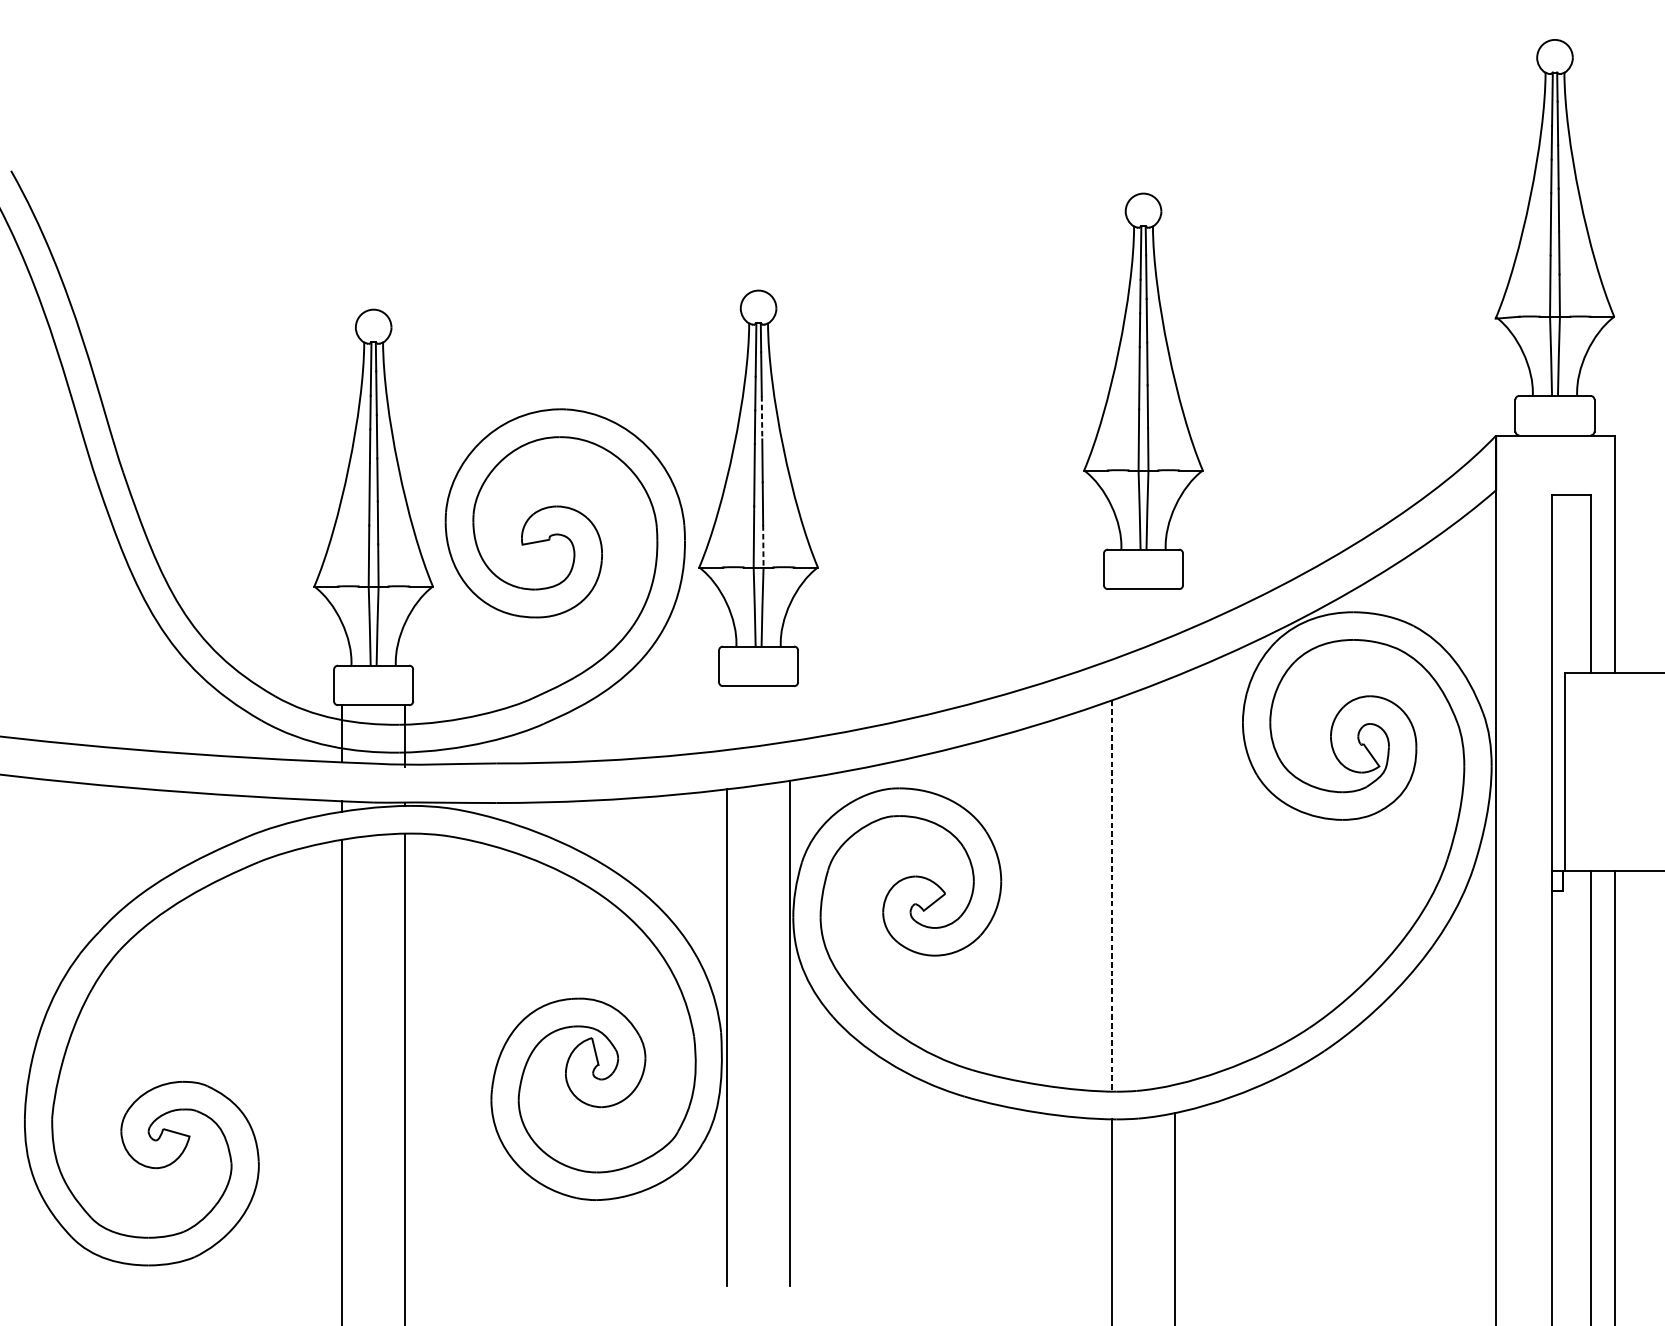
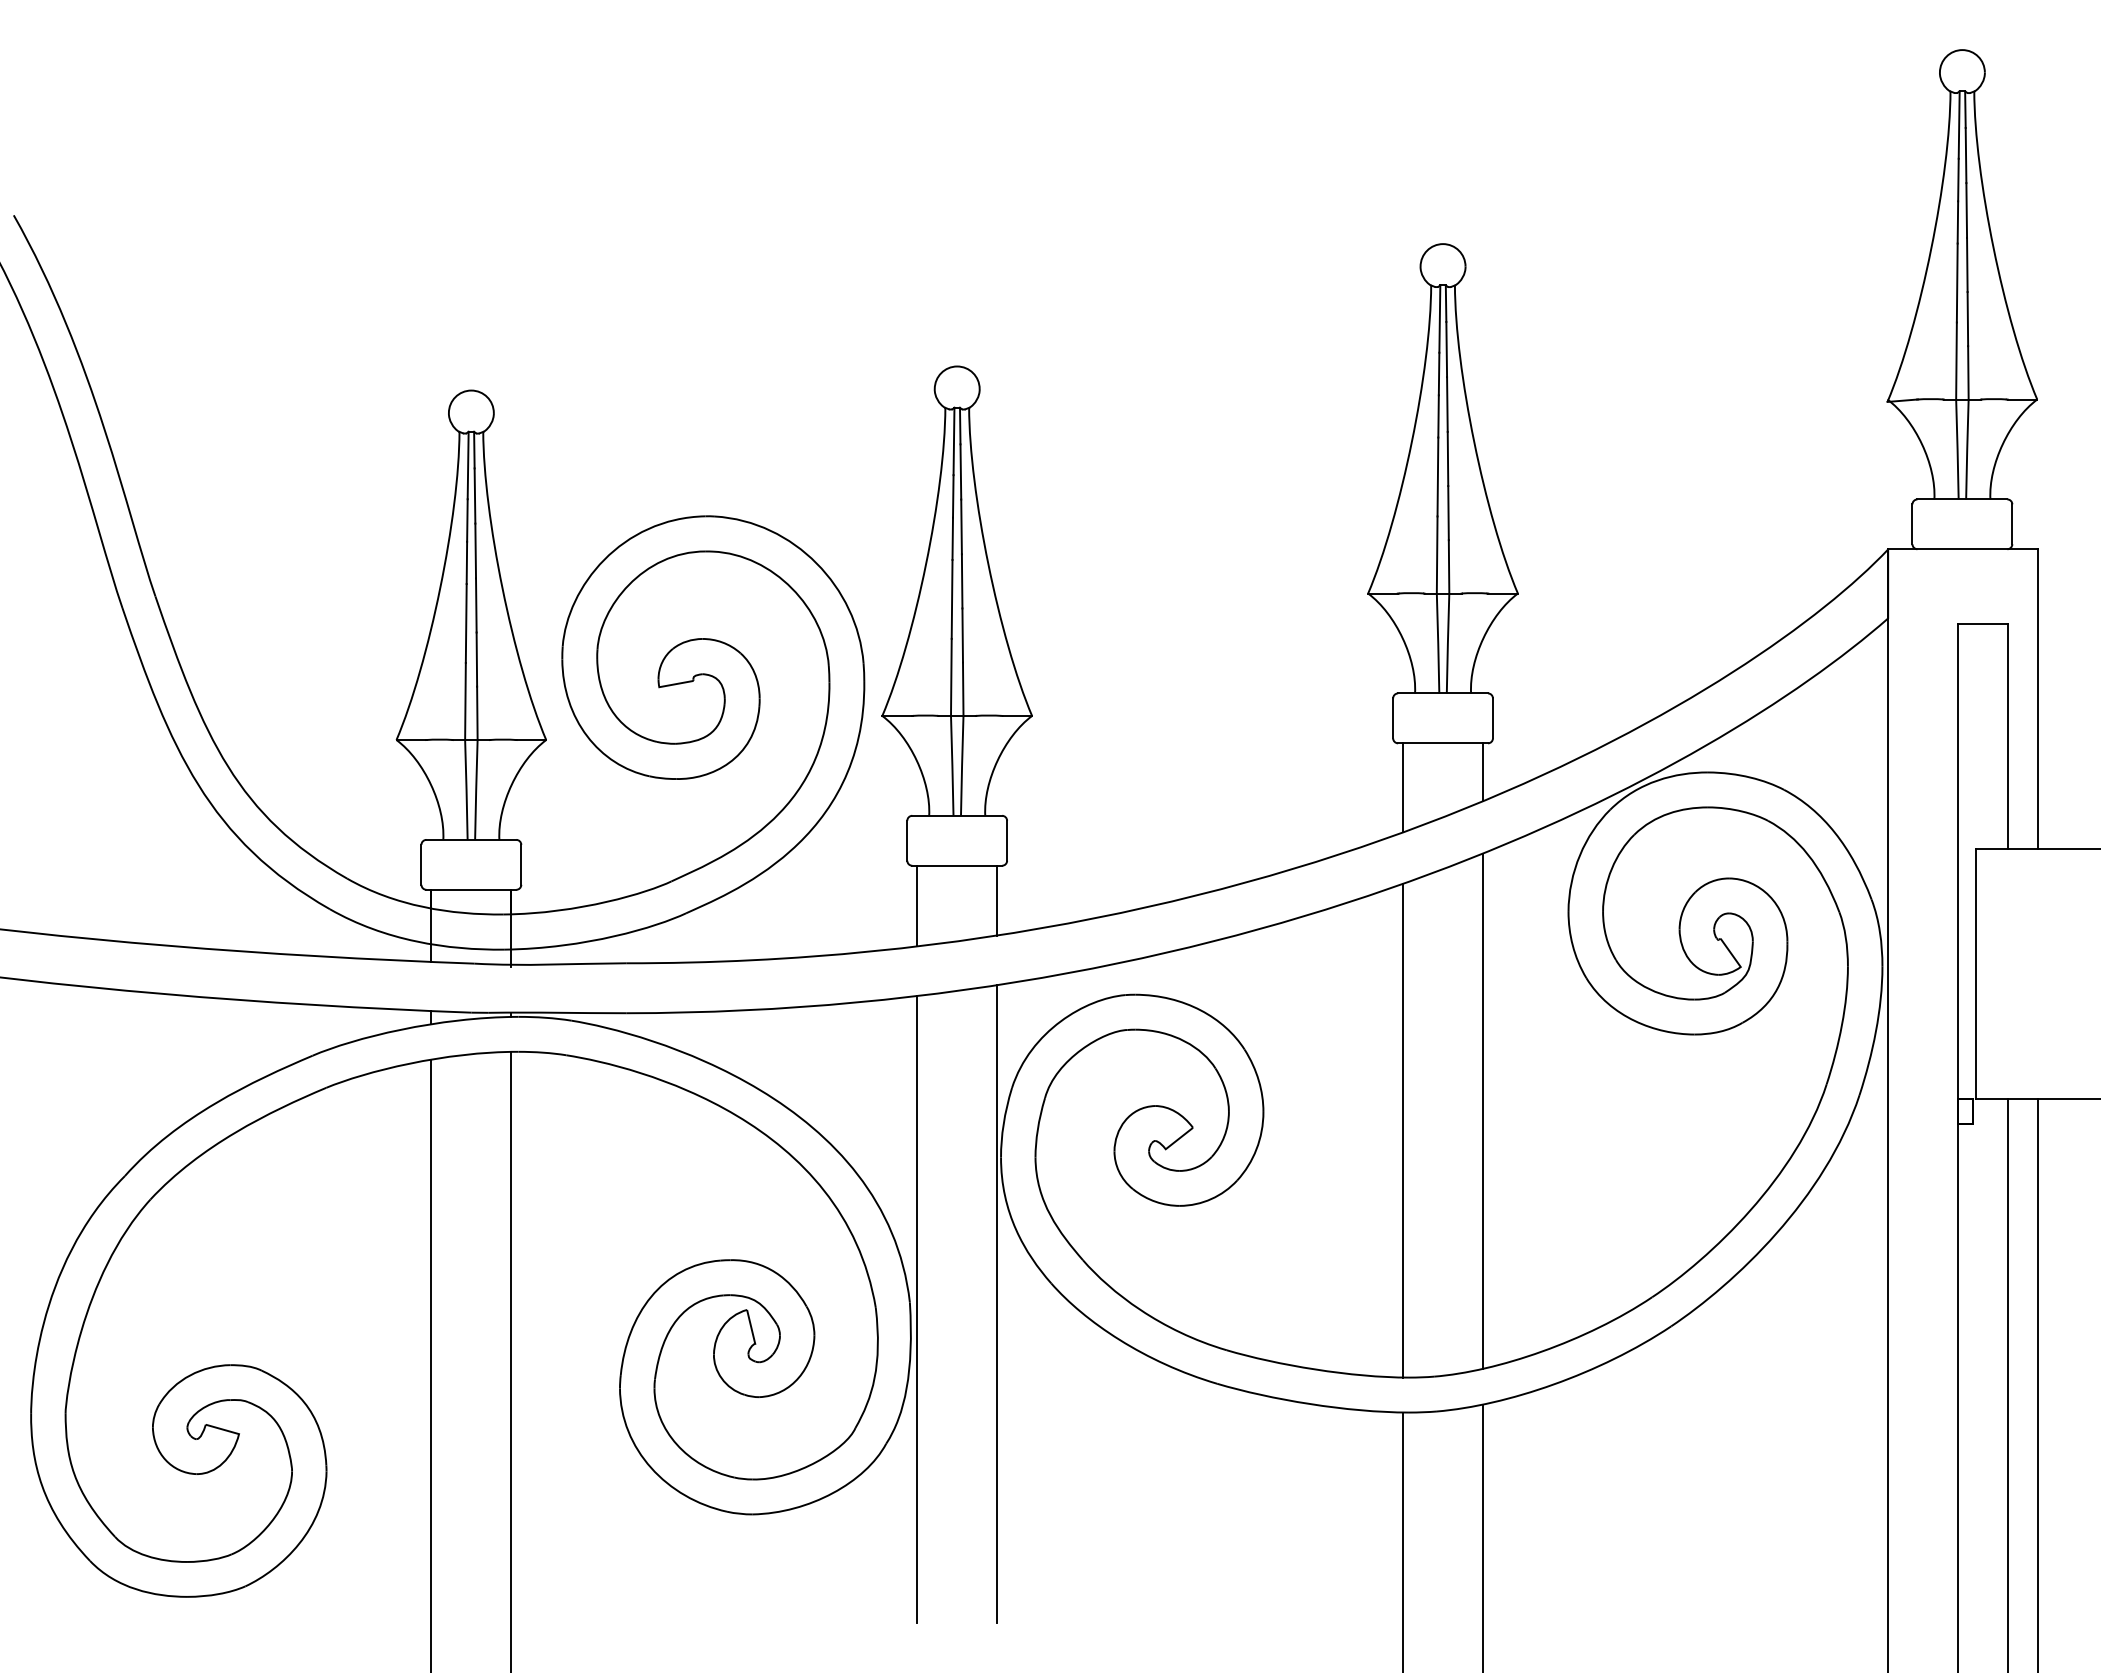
line: (761, 418) -> (961, 527), dashed -> solid
line: (763, 546) -> (963, 689), dashed -> solid
line: (1175, 612) -> (1483, 772), added
line: (1112, 624) -> (1403, 787), added
line: (790, 713) -> (997, 900), added
line: (727, 717) -> (917, 905), added
line: (1175, 880) -> (1483, 1110), added
line: (1112, 895) -> (1403, 1130), dashed -> solid

